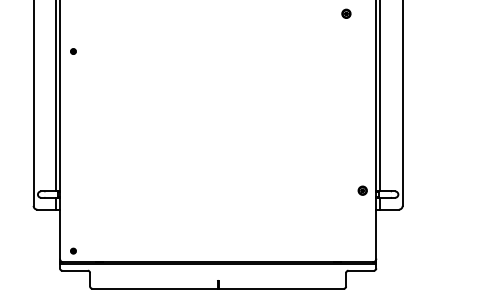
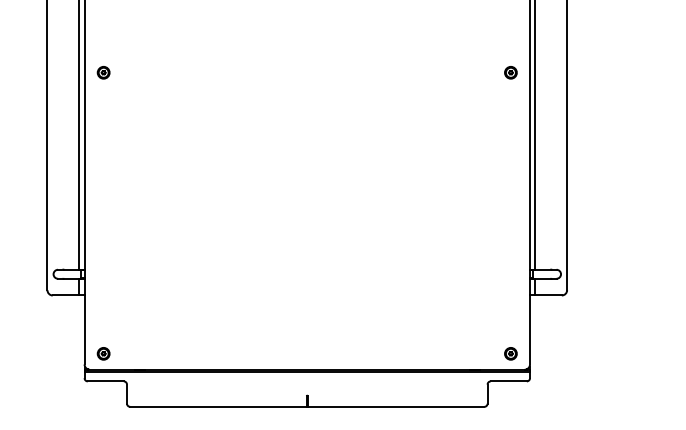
part: (346, 13) -> (510, 72), moved
part: (73, 51) -> (103, 72), size x1.67
part: (362, 190) -> (510, 353), moved
part: (73, 250) -> (103, 353), size x1.67

